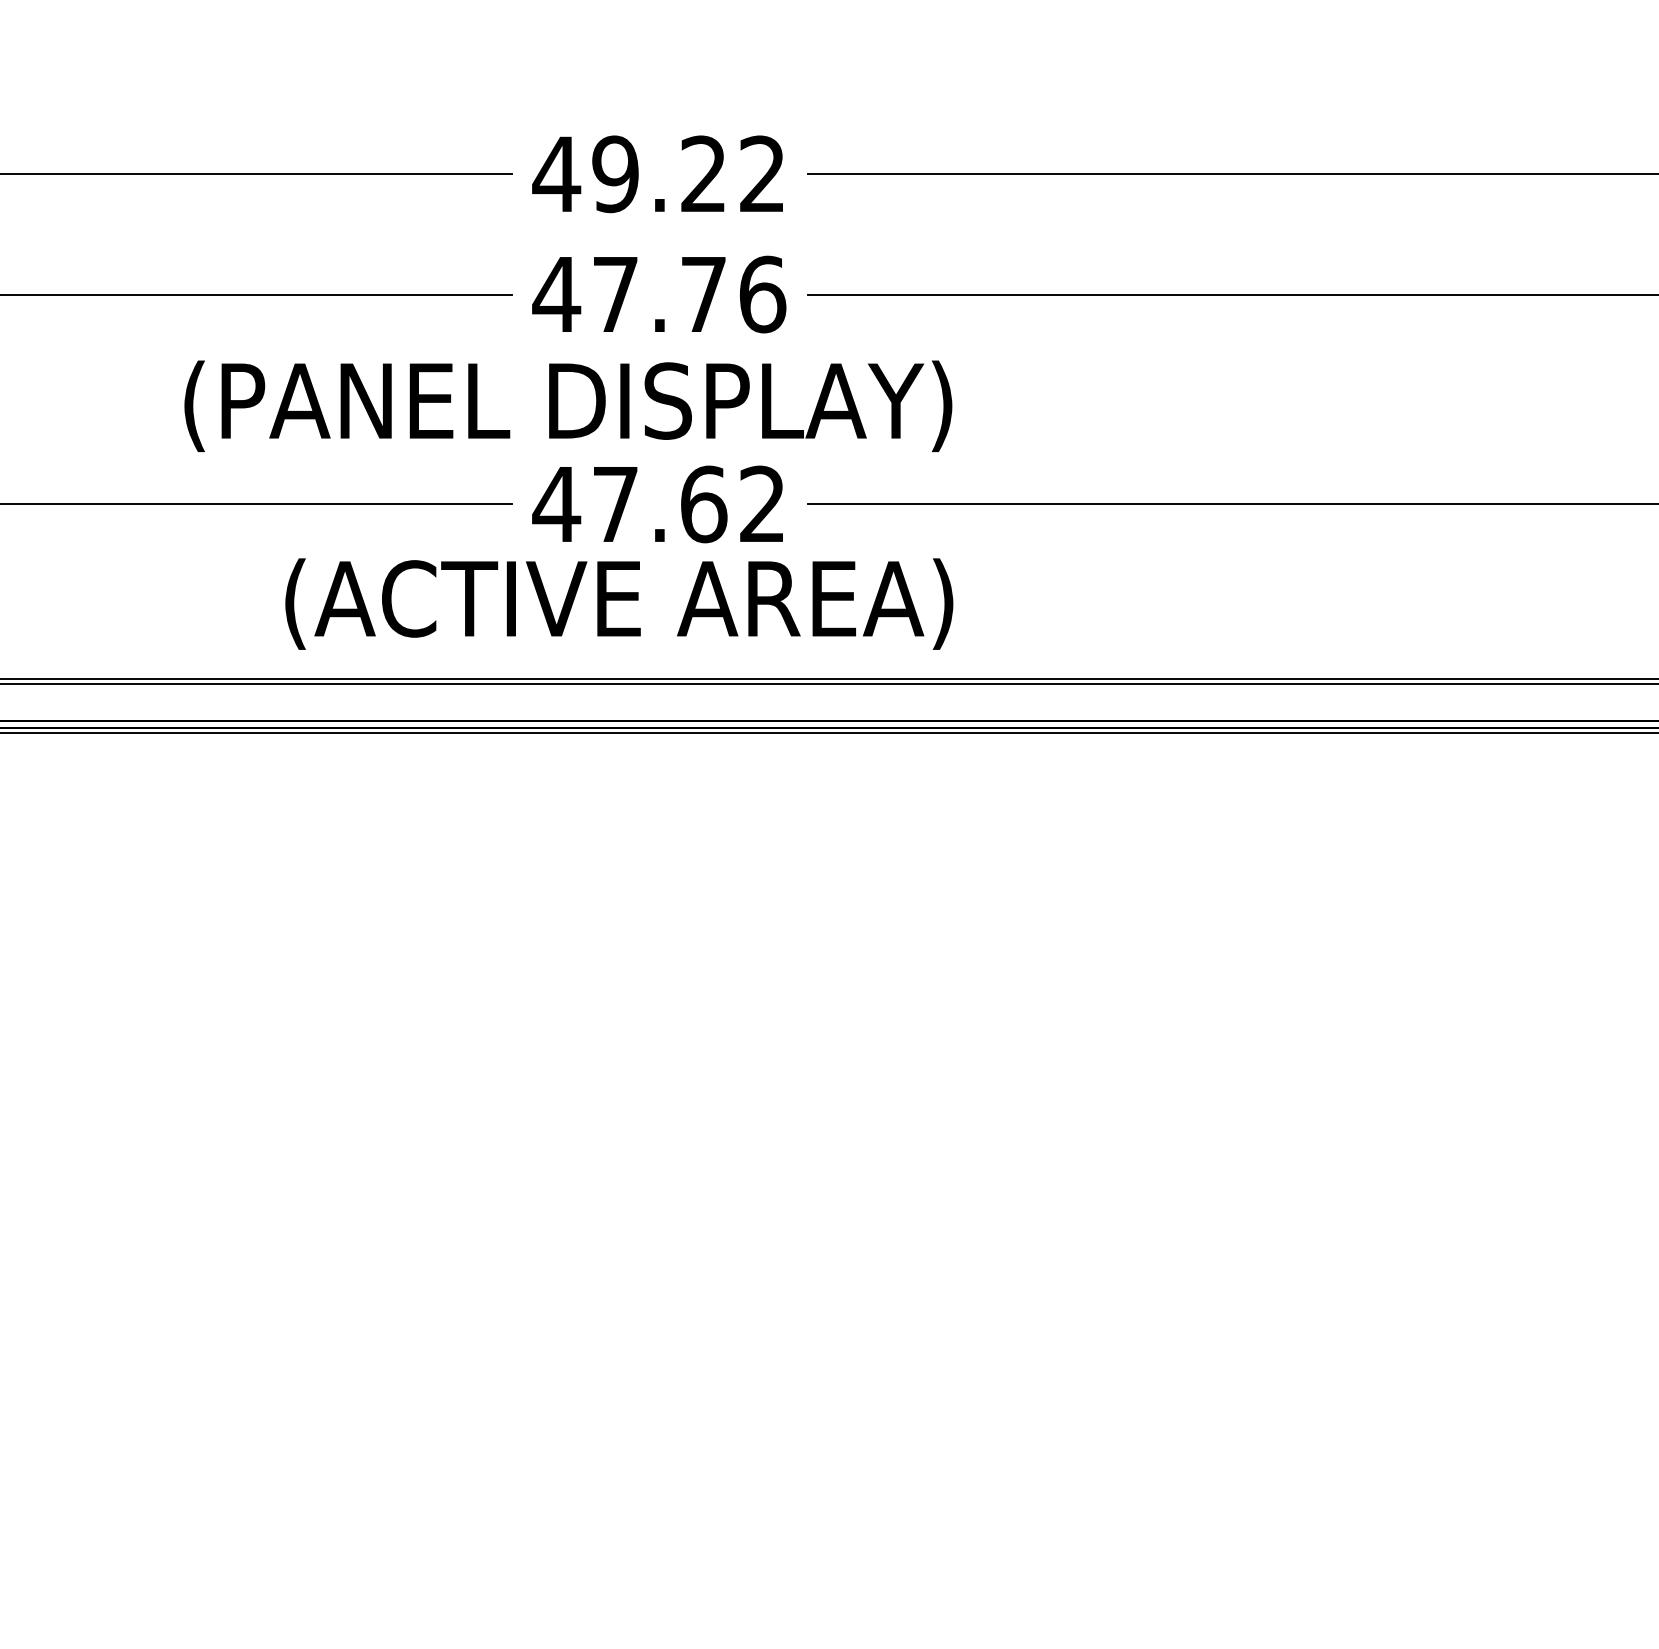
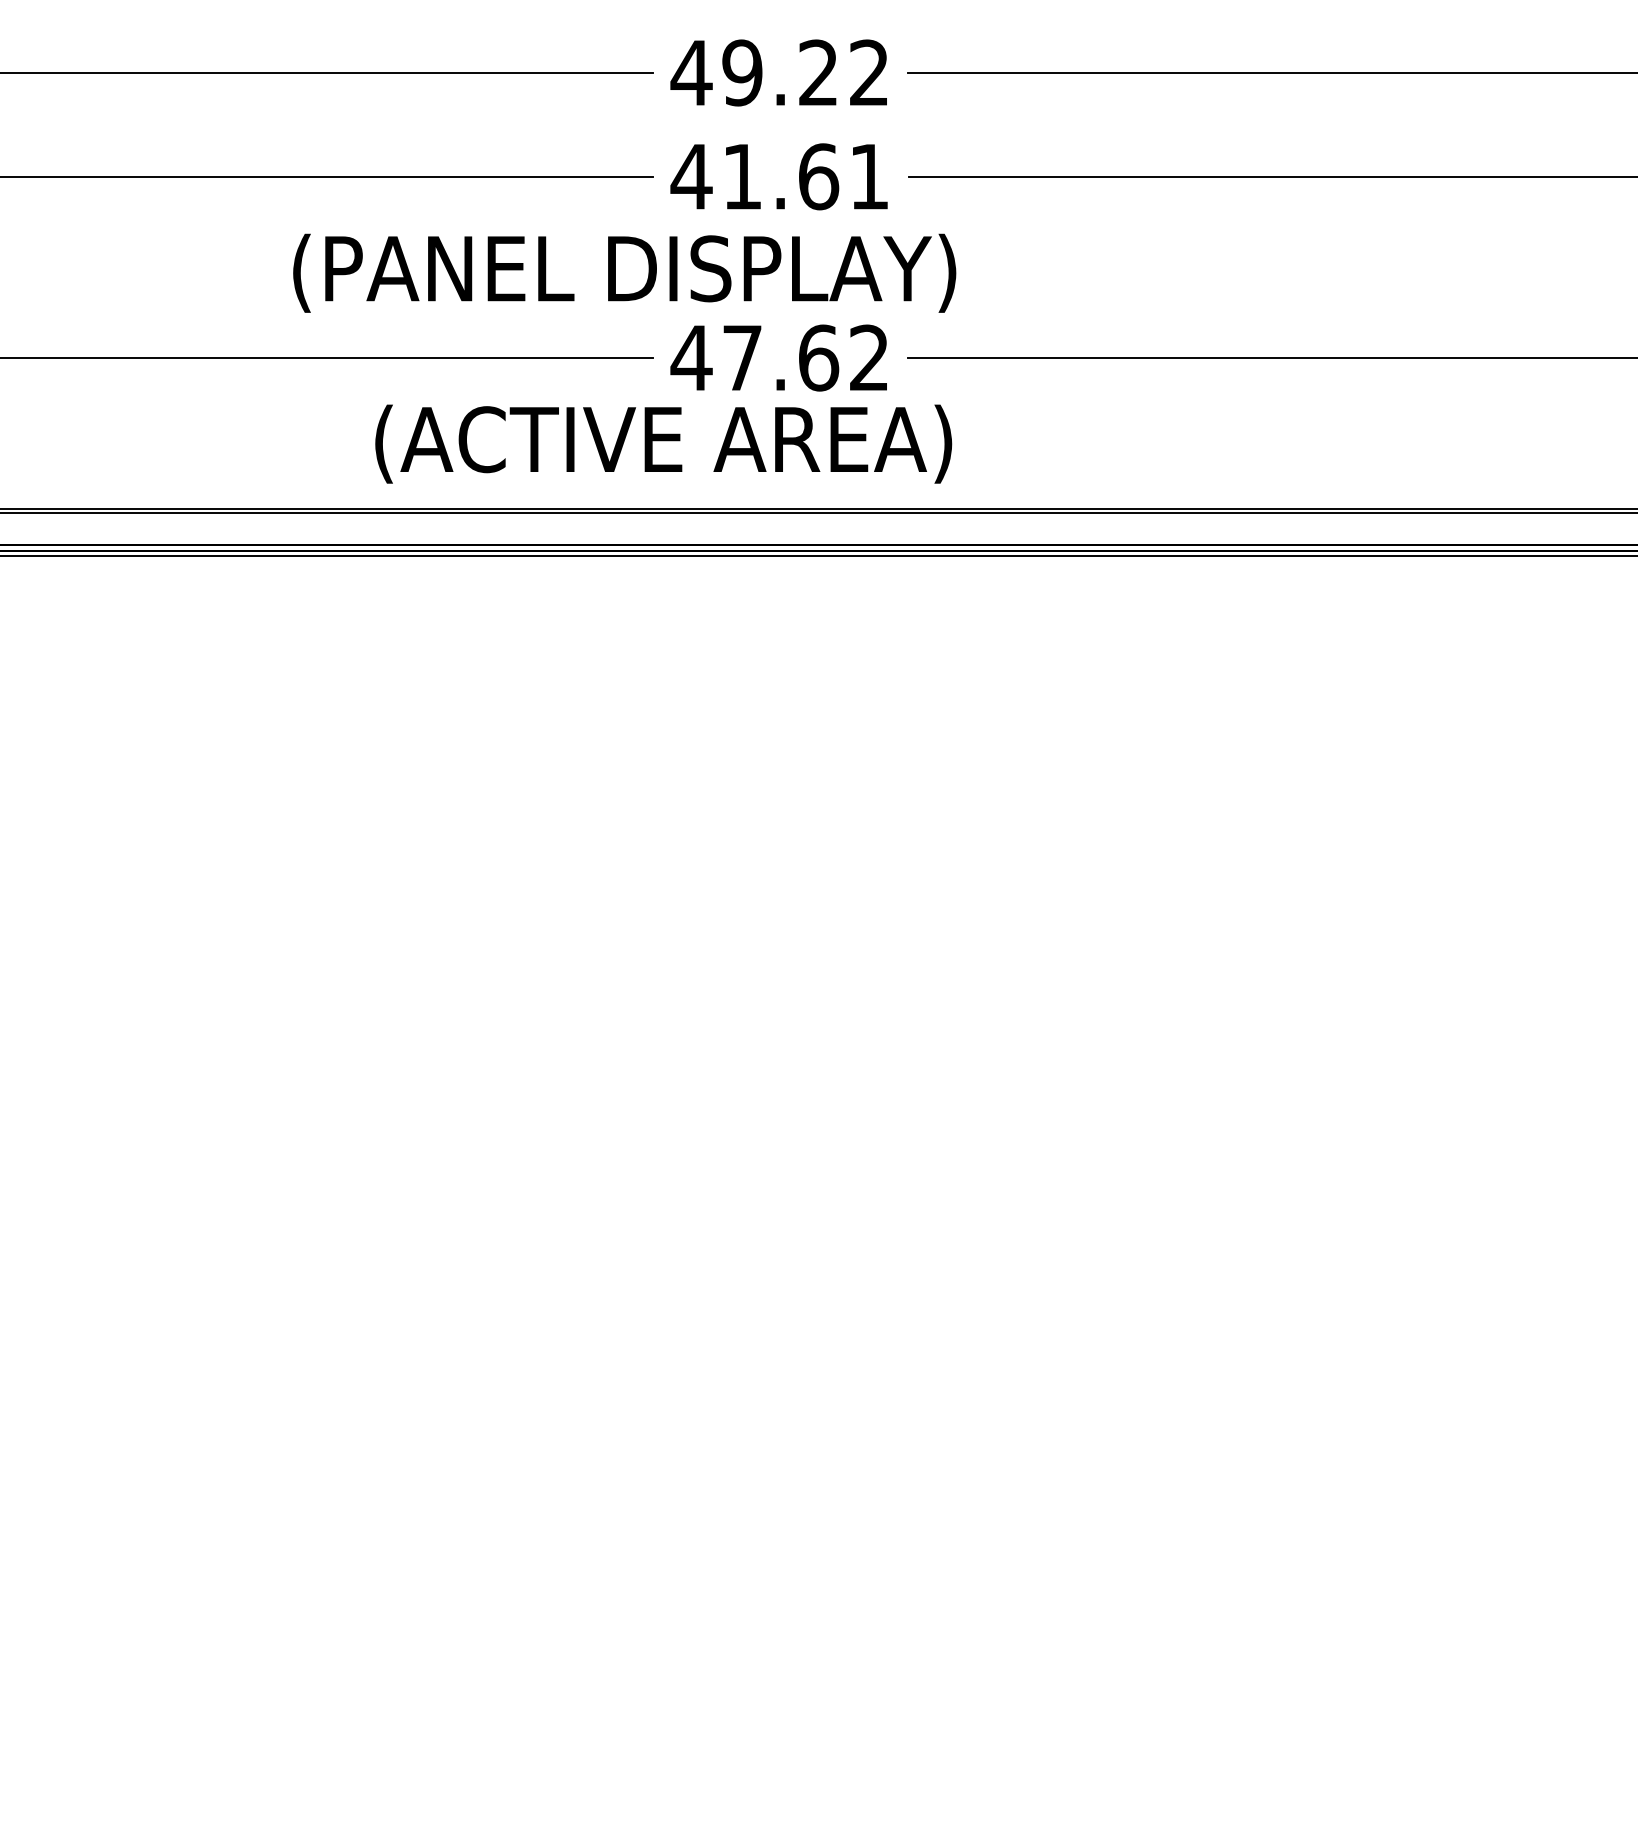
text: (689, 294) -> (806, 176), 47.76 -> 41.61
text: (568, 405) -> (624, 272), moved
text: (619, 603) -> (663, 443), moved

